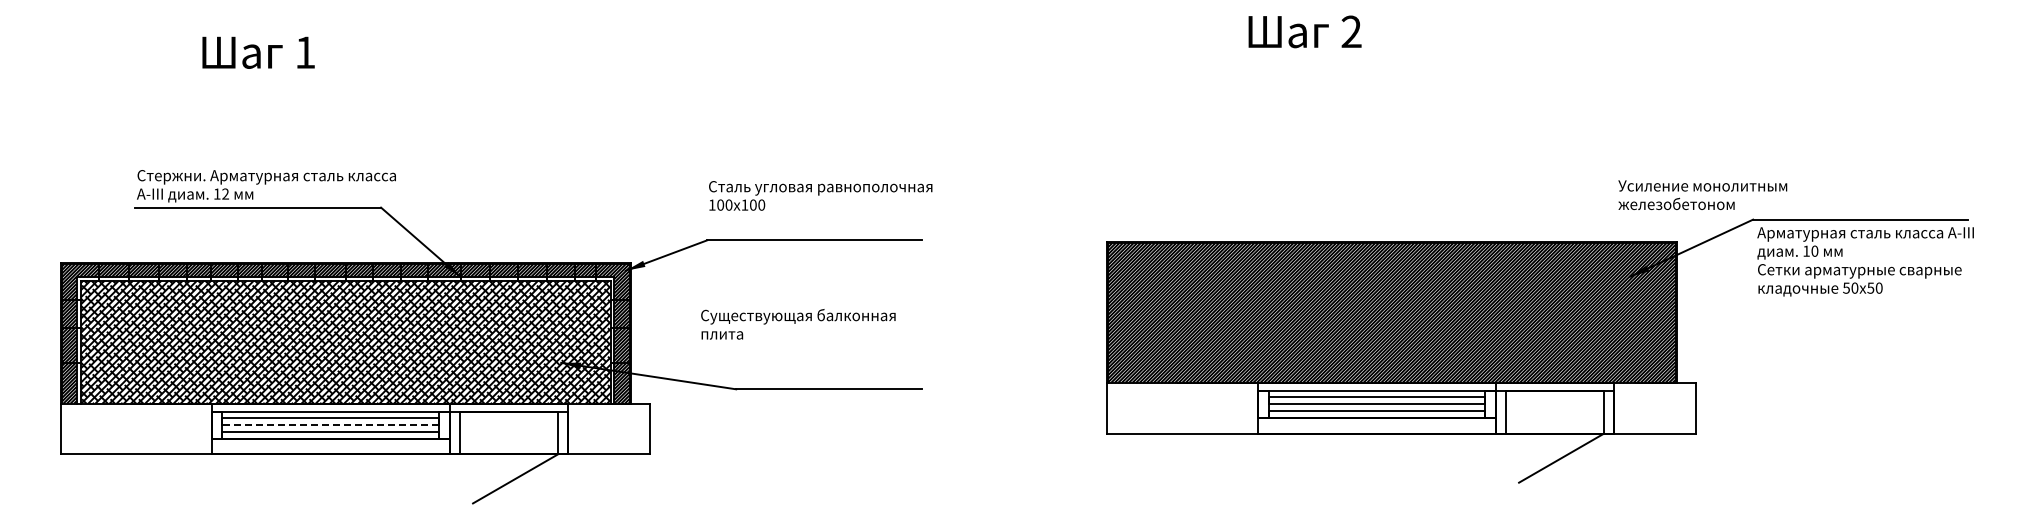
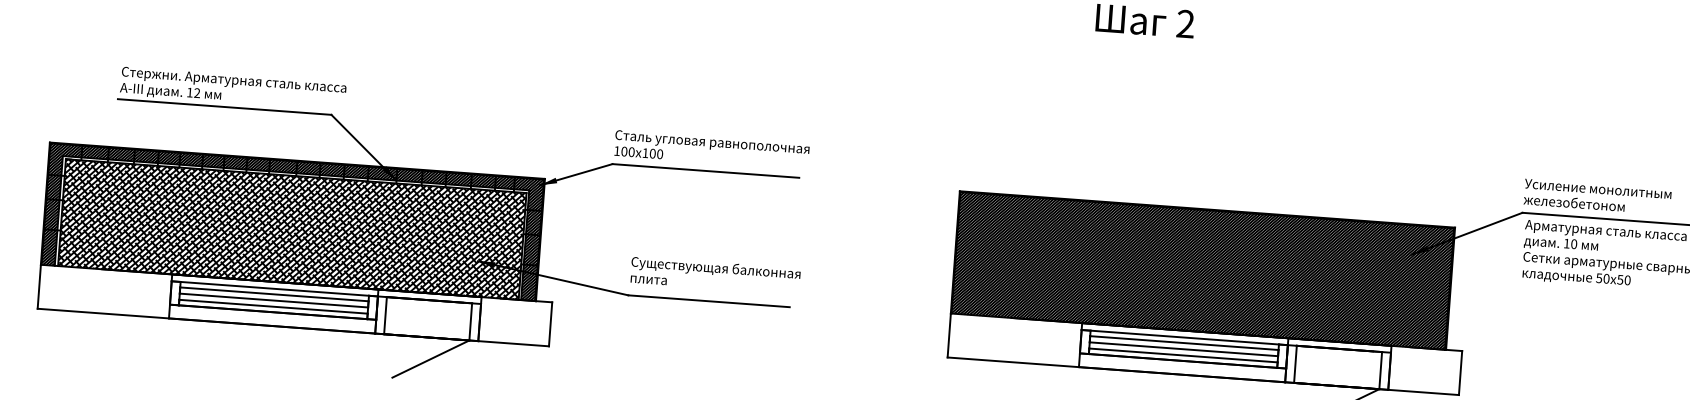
text: (820, 195) -> (711, 149), moved
text: (1702, 195) -> (1597, 197), moved
text: (798, 324) -> (715, 275), moved
line: (330, 425) -> (273, 300), dashed -> solid

